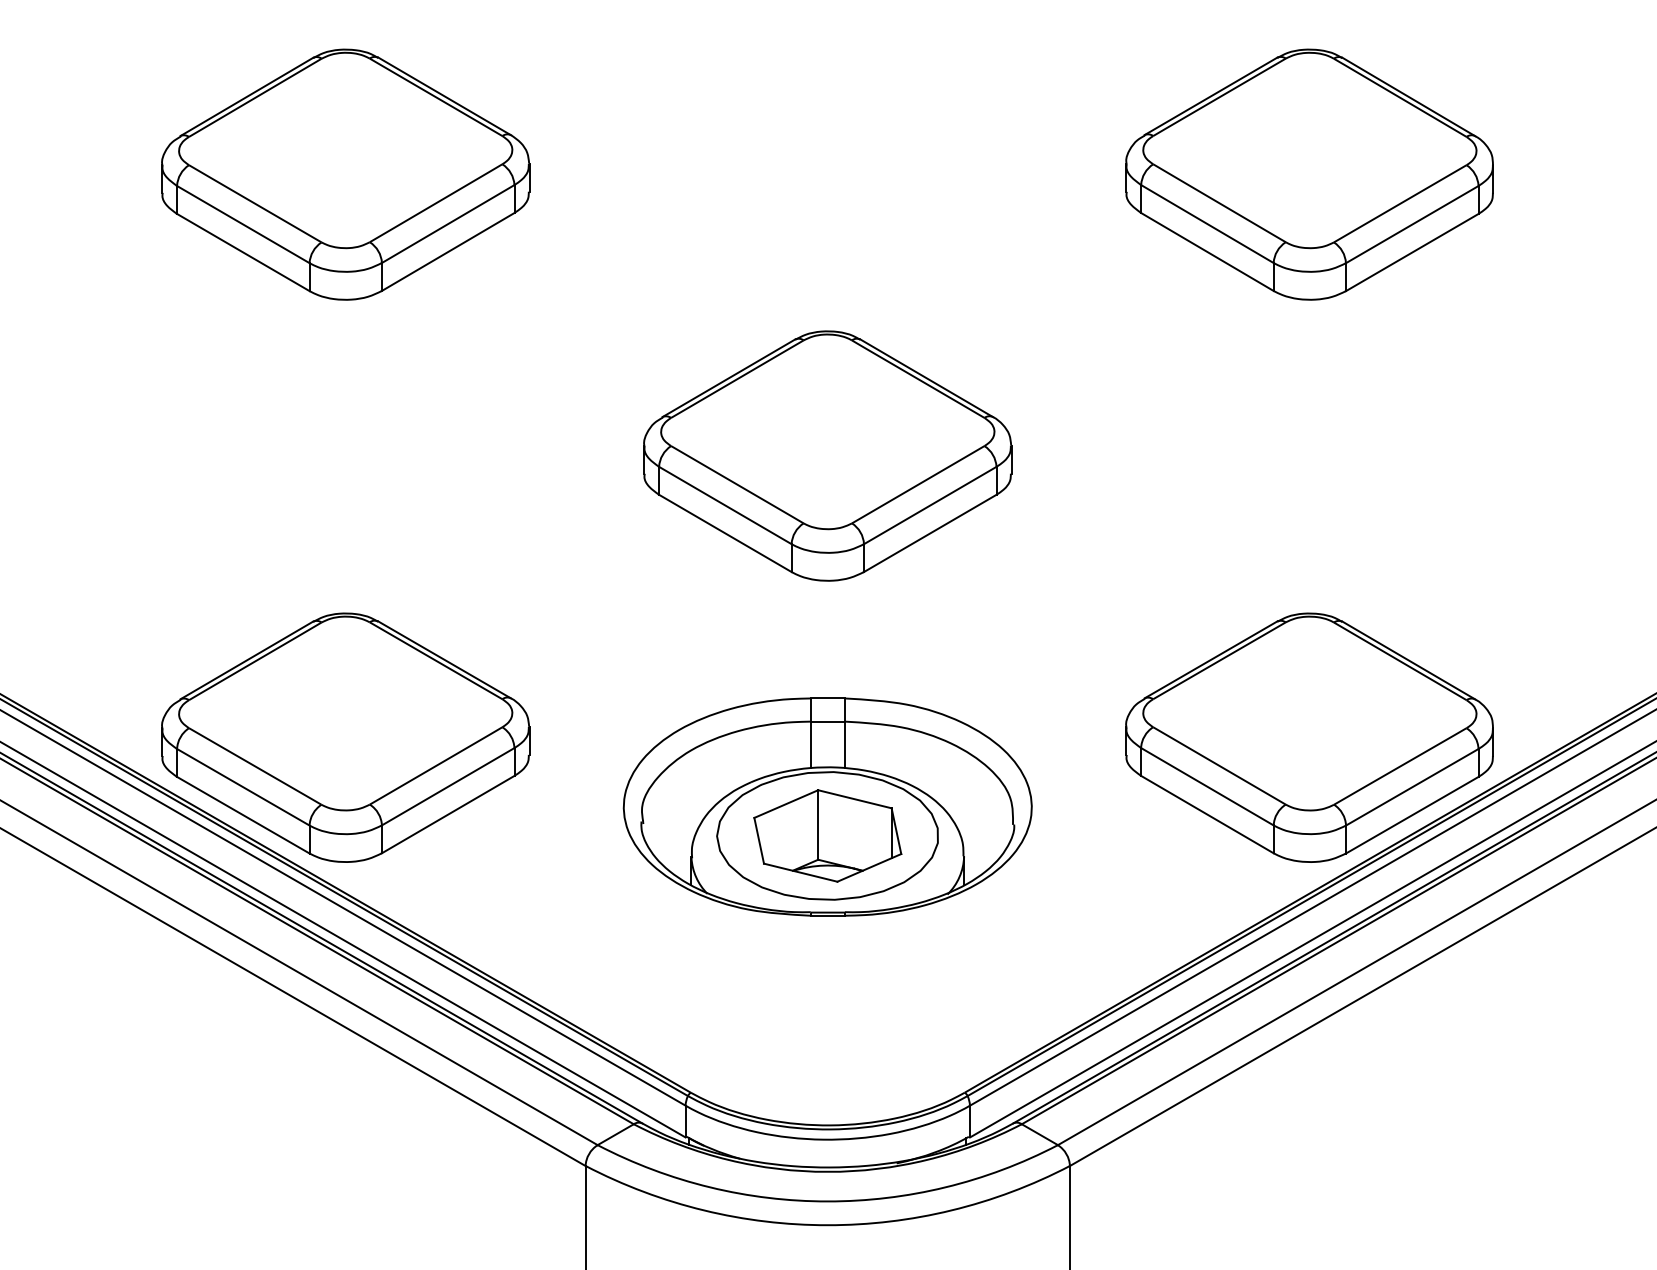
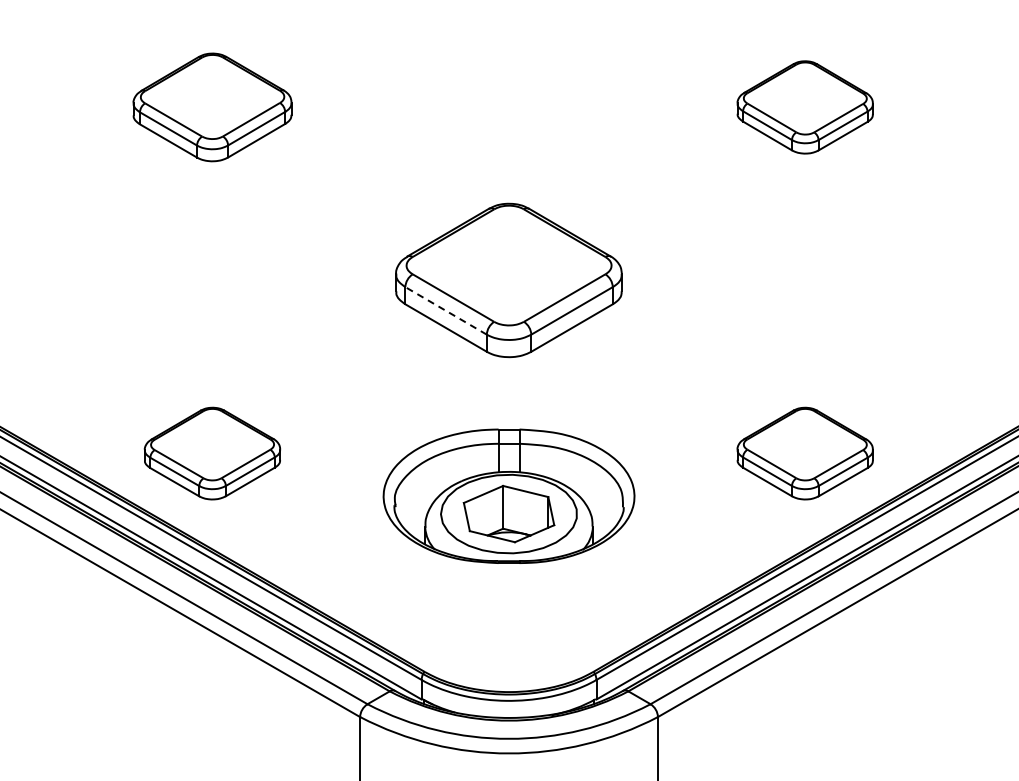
part: (345, 174) -> (212, 107), size x0.7
part: (1308, 174) -> (804, 107), size x0.6
line: (724, 504) -> (445, 310), solid -> dashed
part: (345, 737) -> (212, 453), size x0.6
part: (1308, 737) -> (804, 453), size x0.6

